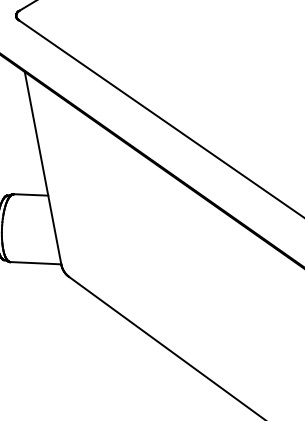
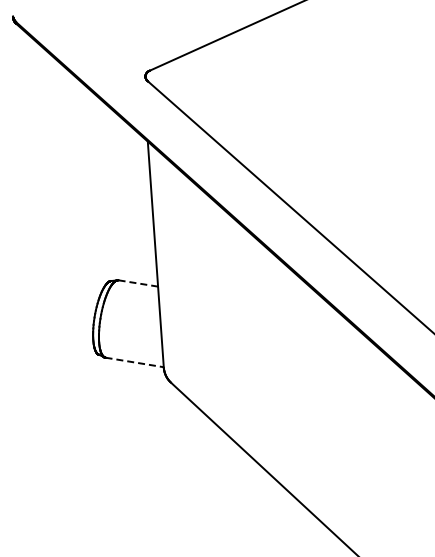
line: (31, 194) -> (138, 283), solid -> dashed
line: (35, 263) -> (134, 362), solid -> dashed

